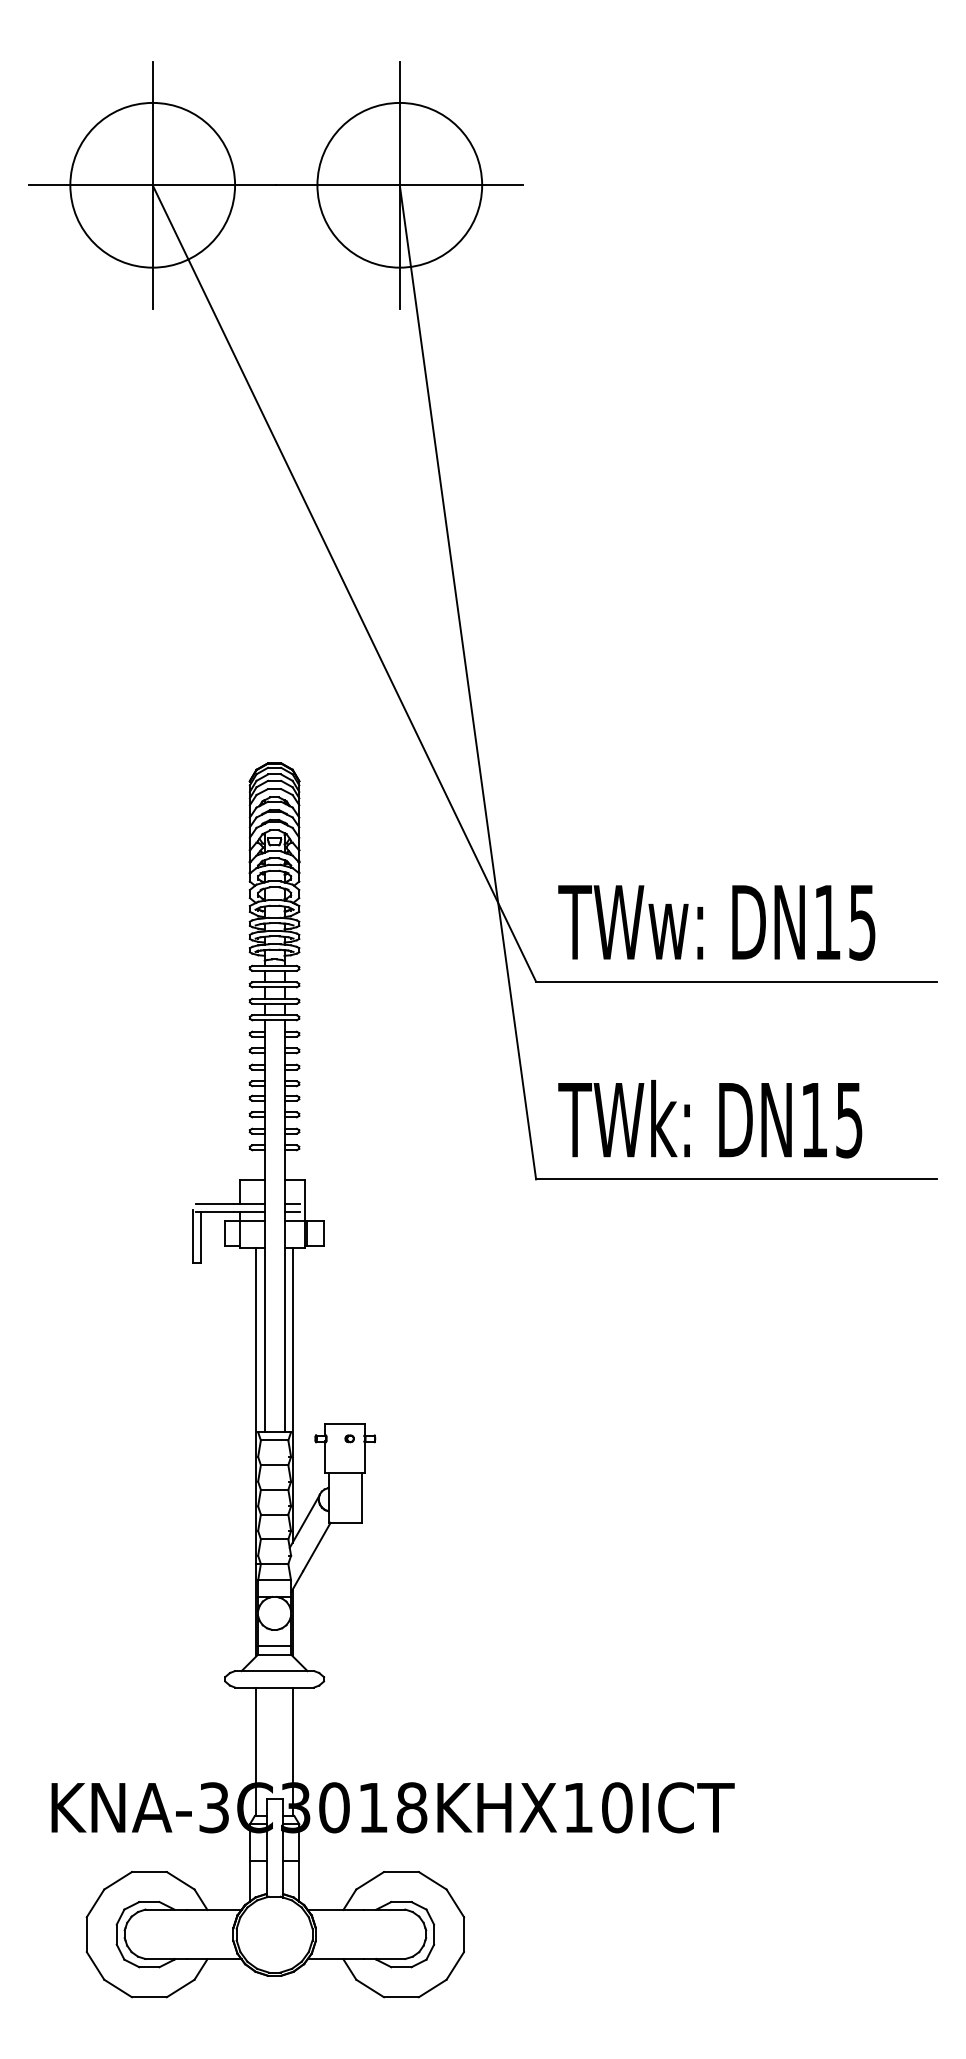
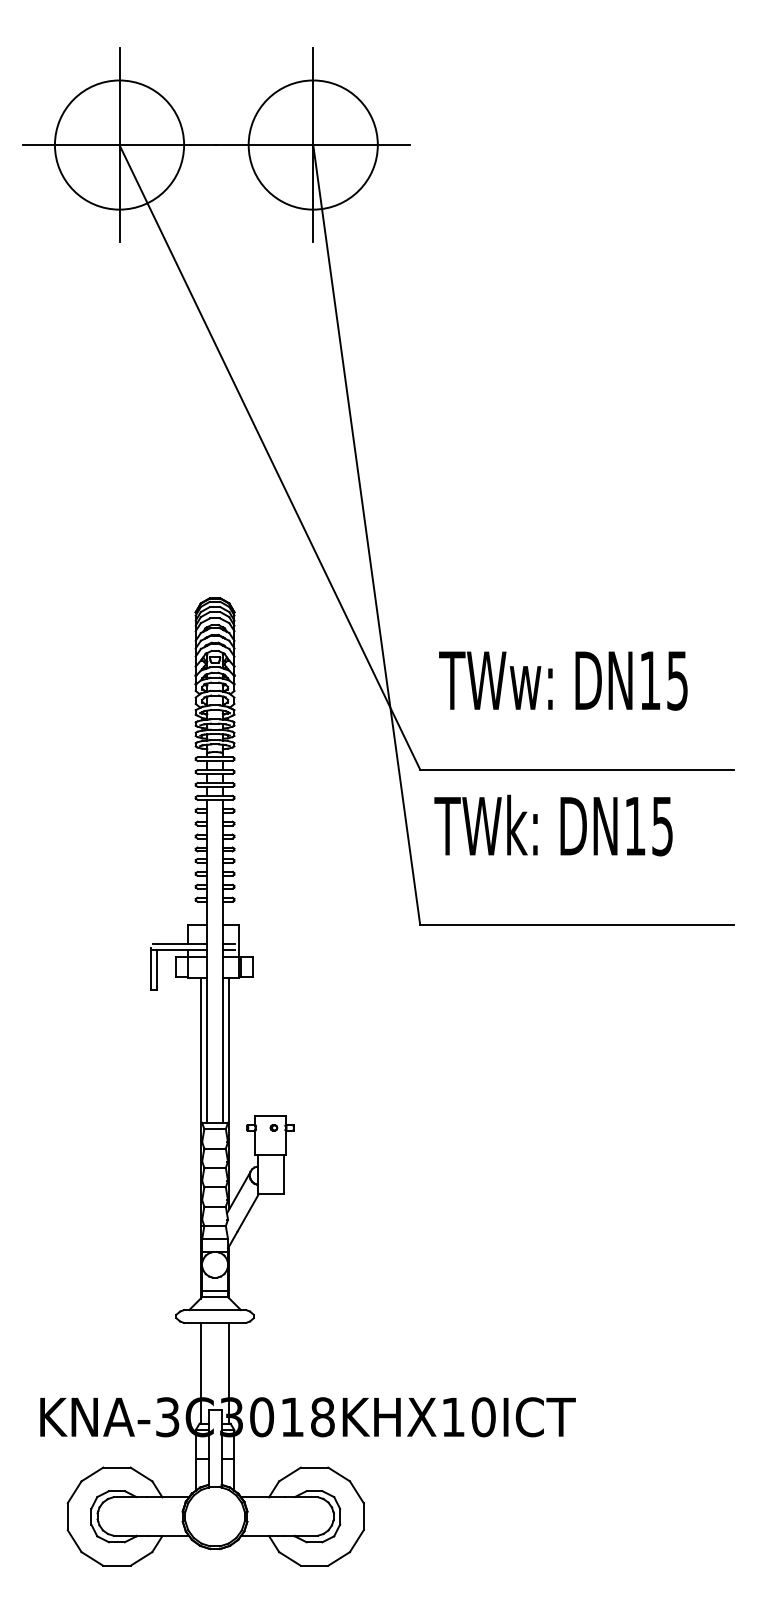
text: (716, 922) -> (563, 680), moved
text: (710, 1119) -> (553, 825), moved

